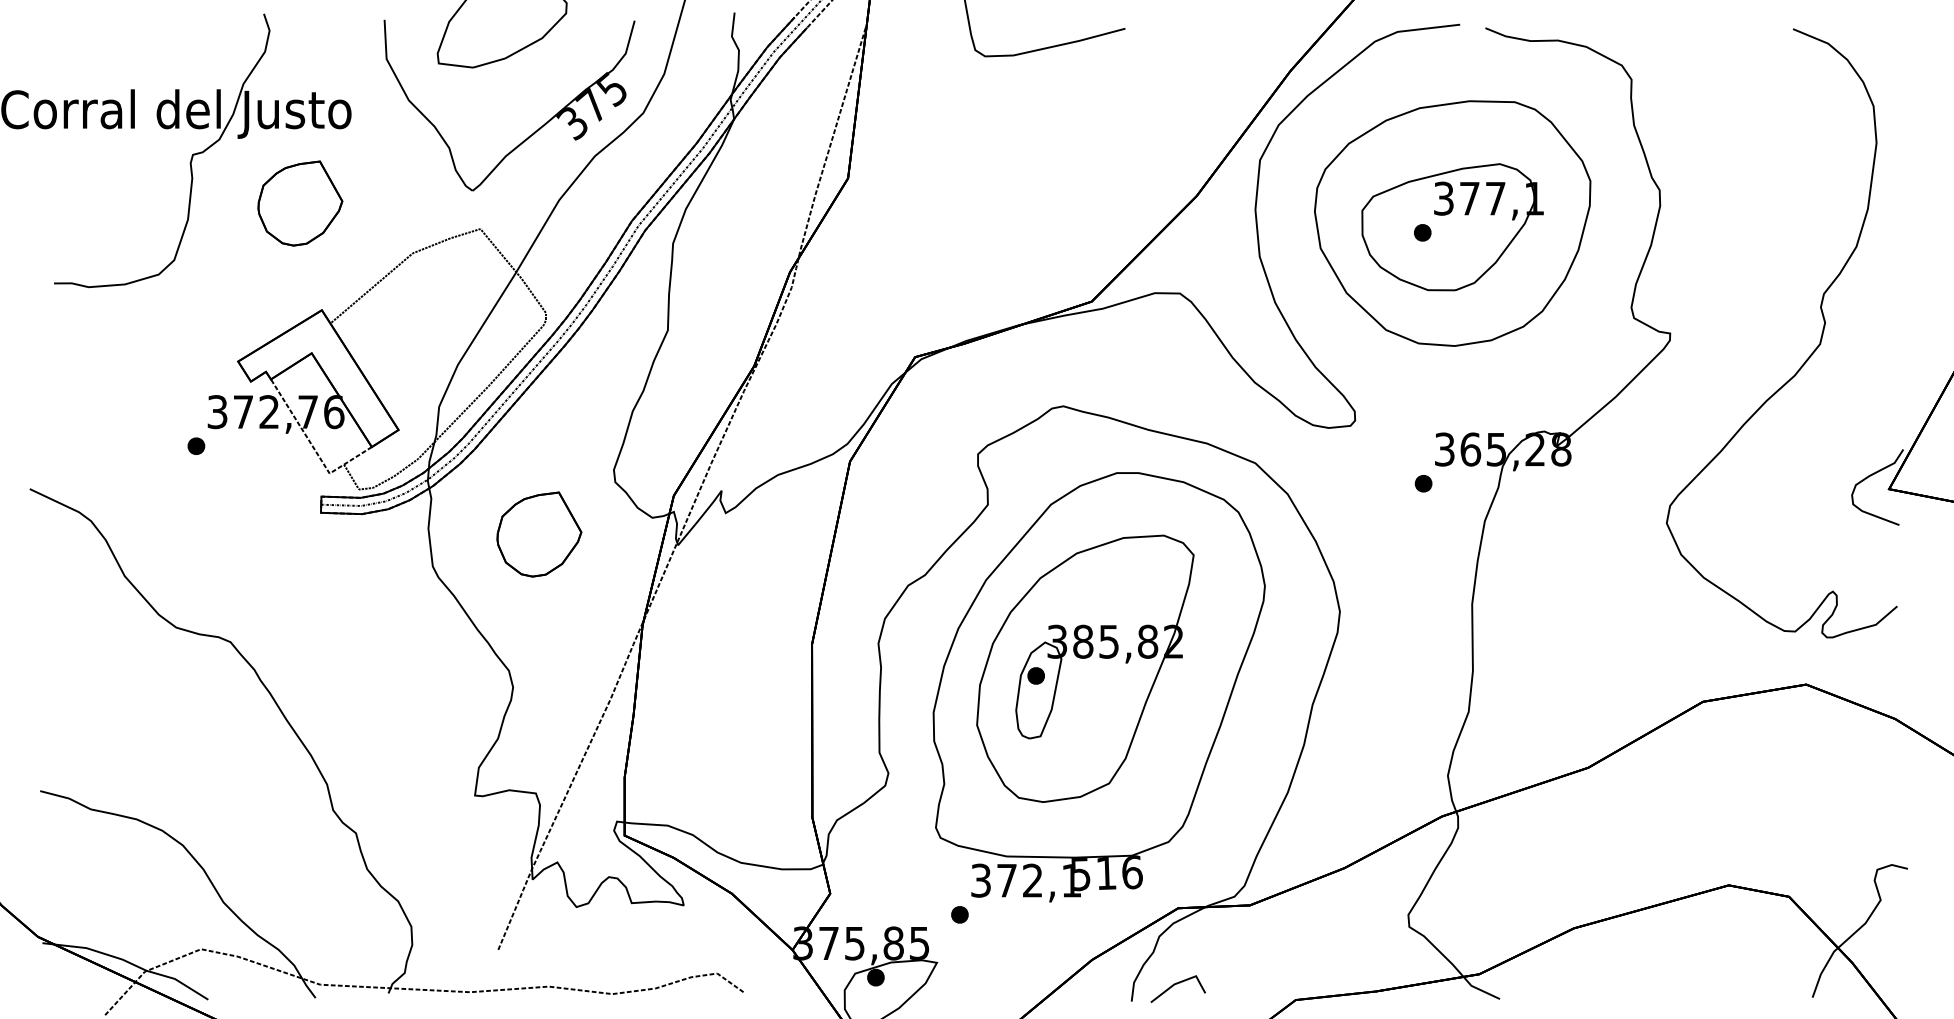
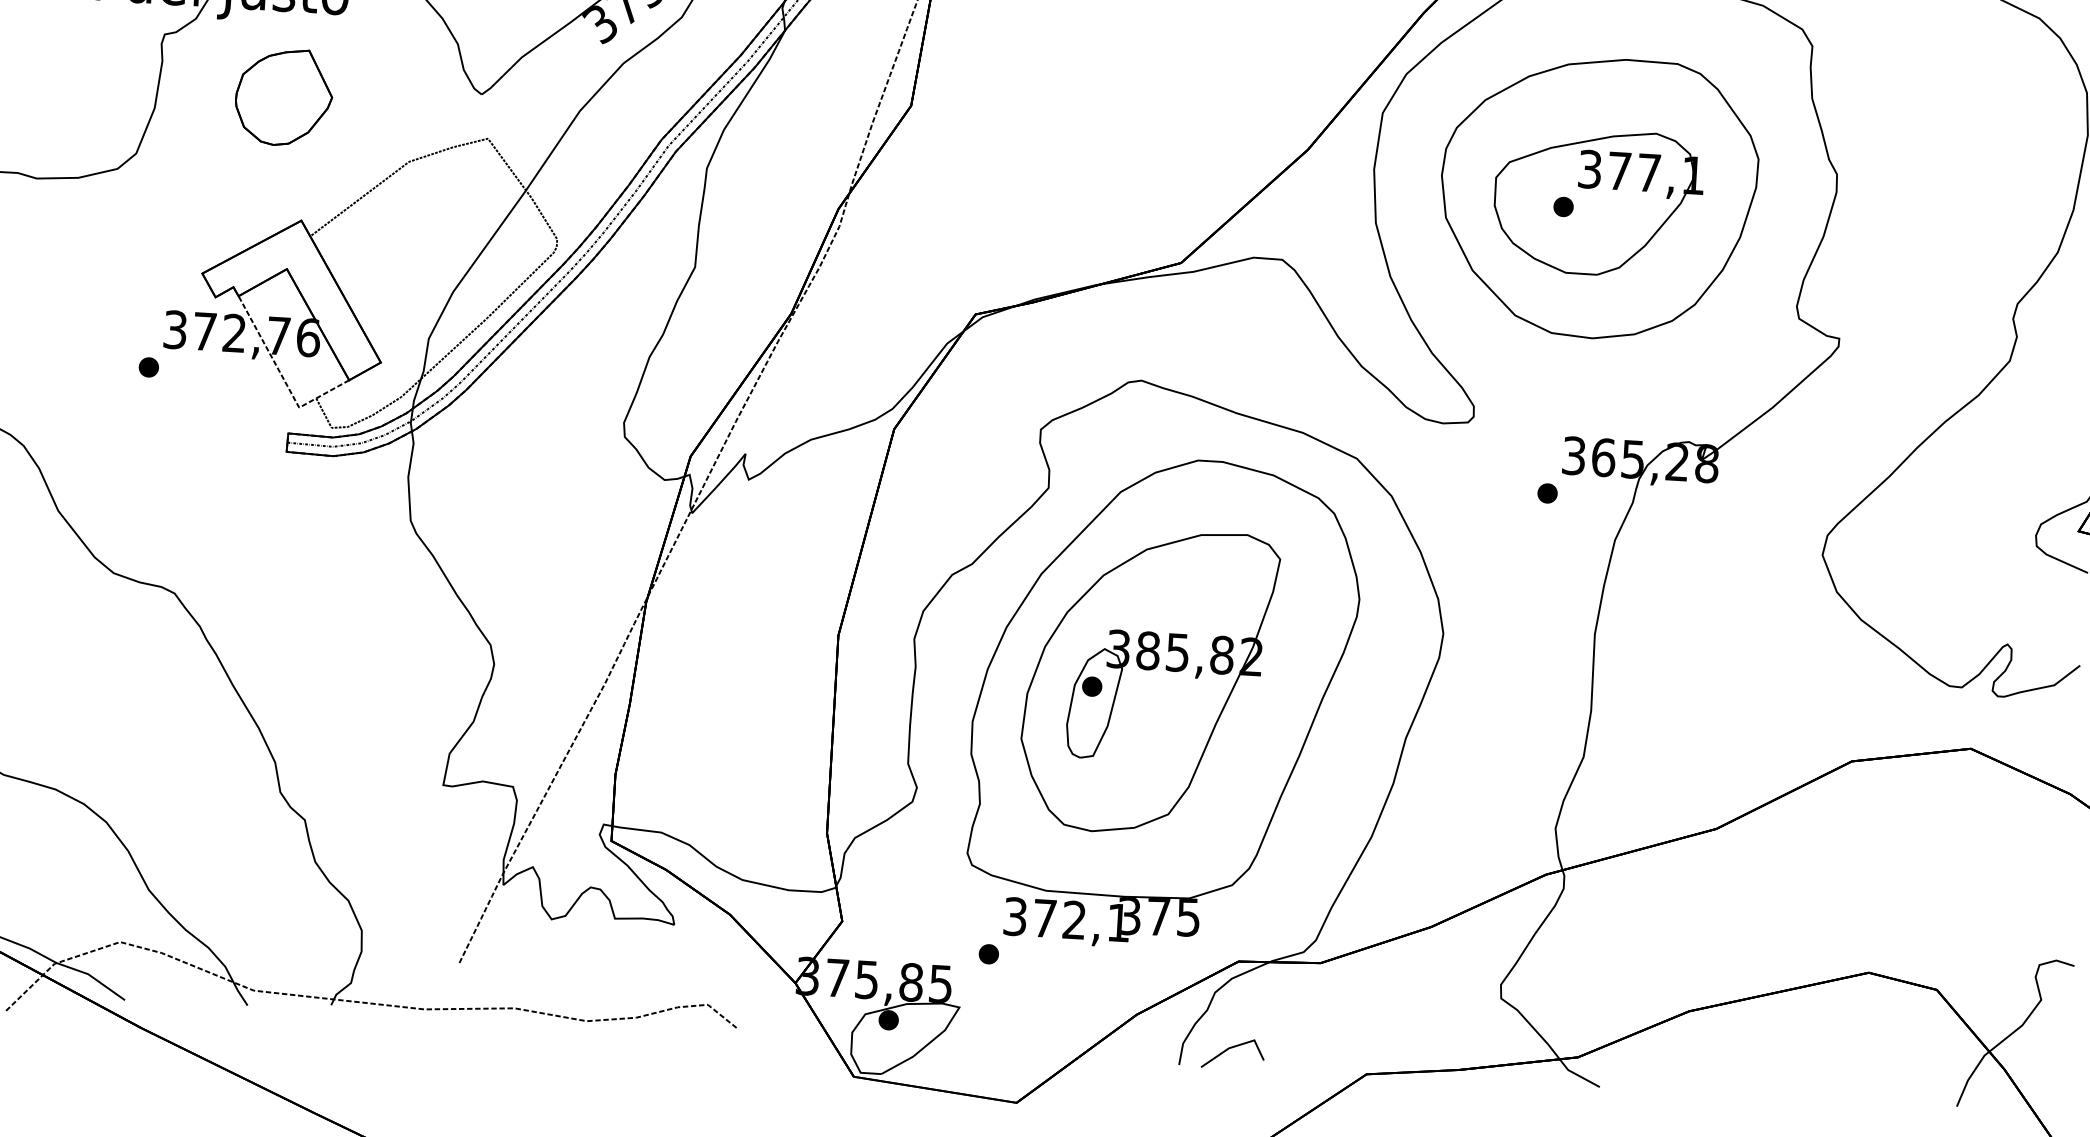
part: (539, 534) -> (534, 491), removed
text: (1106, 872) -> (1159, 915), 516 -> 375

